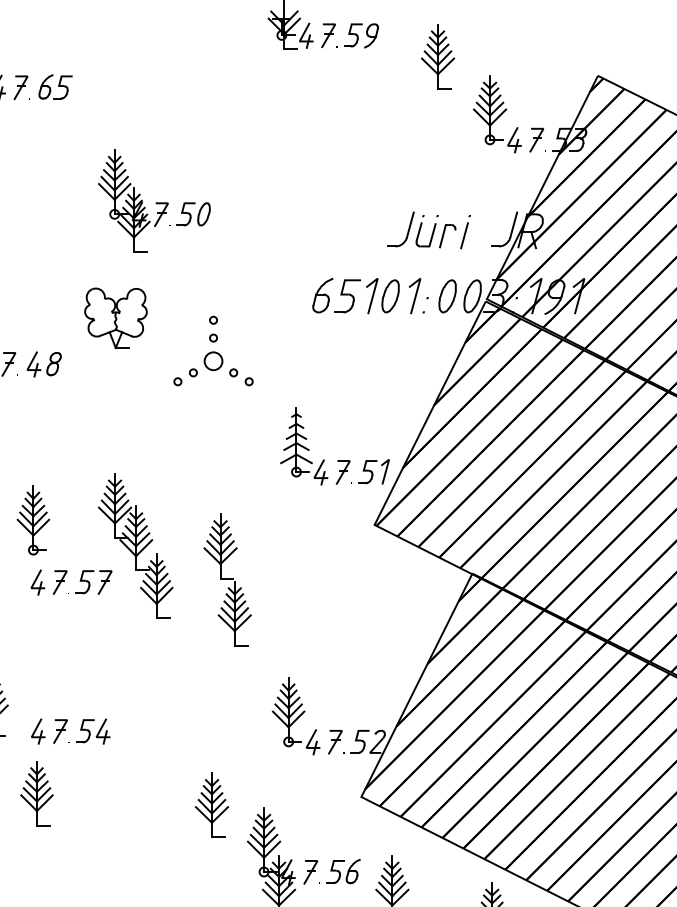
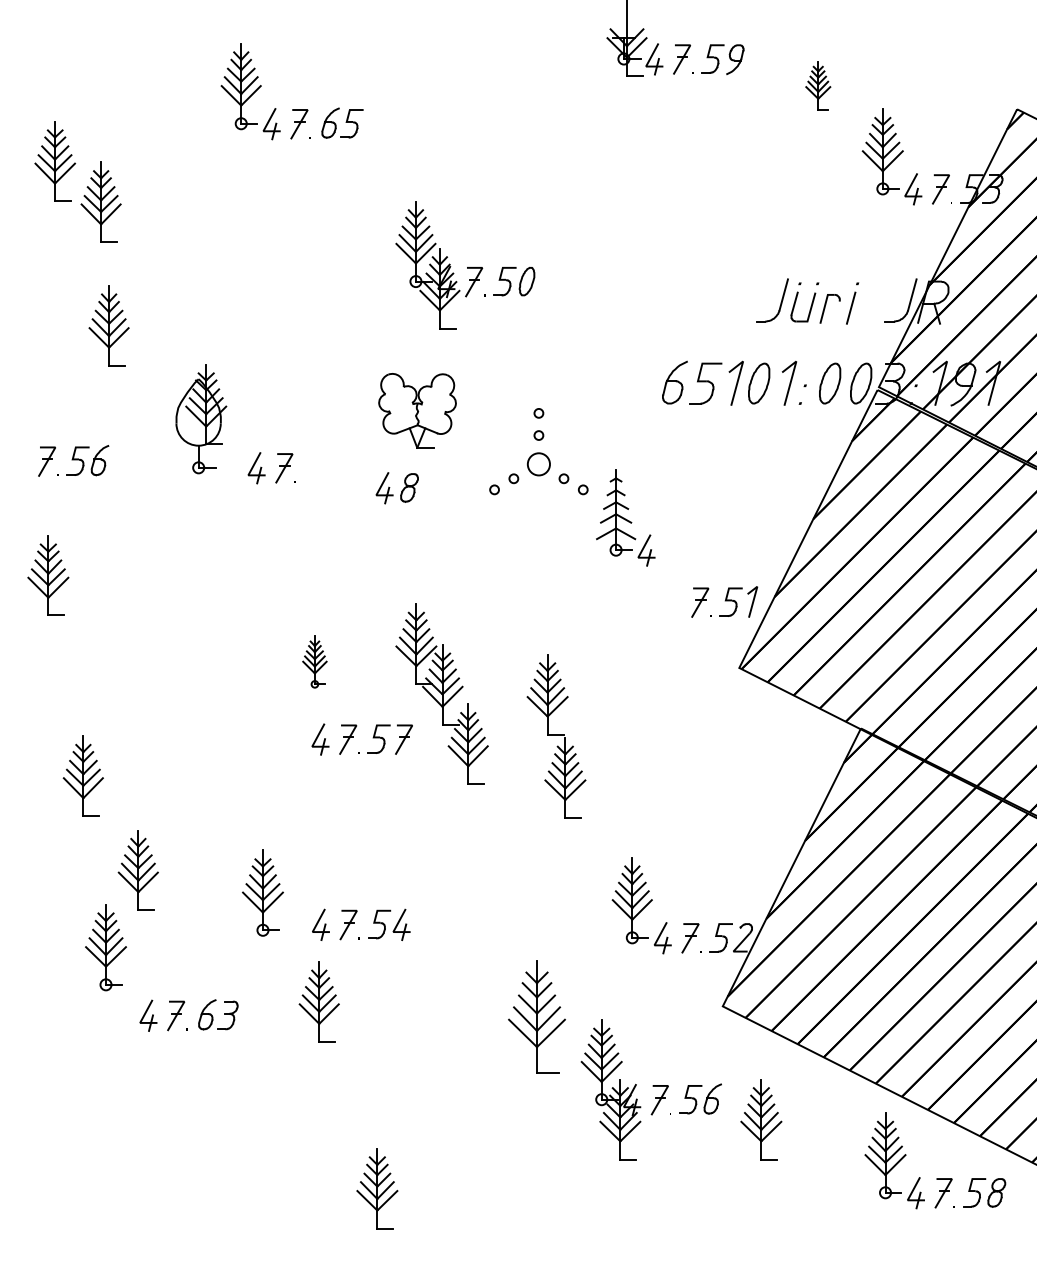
part: (438, 56) -> (818, 85), size x0.6
part: (43, 364) -> (396, 488), moved
part: (304, 445) -> (625, 517), moved
part: (33, 519) -> (314, 661), size x0.6
part: (211, 805) -> (536, 1016), size x1.4

